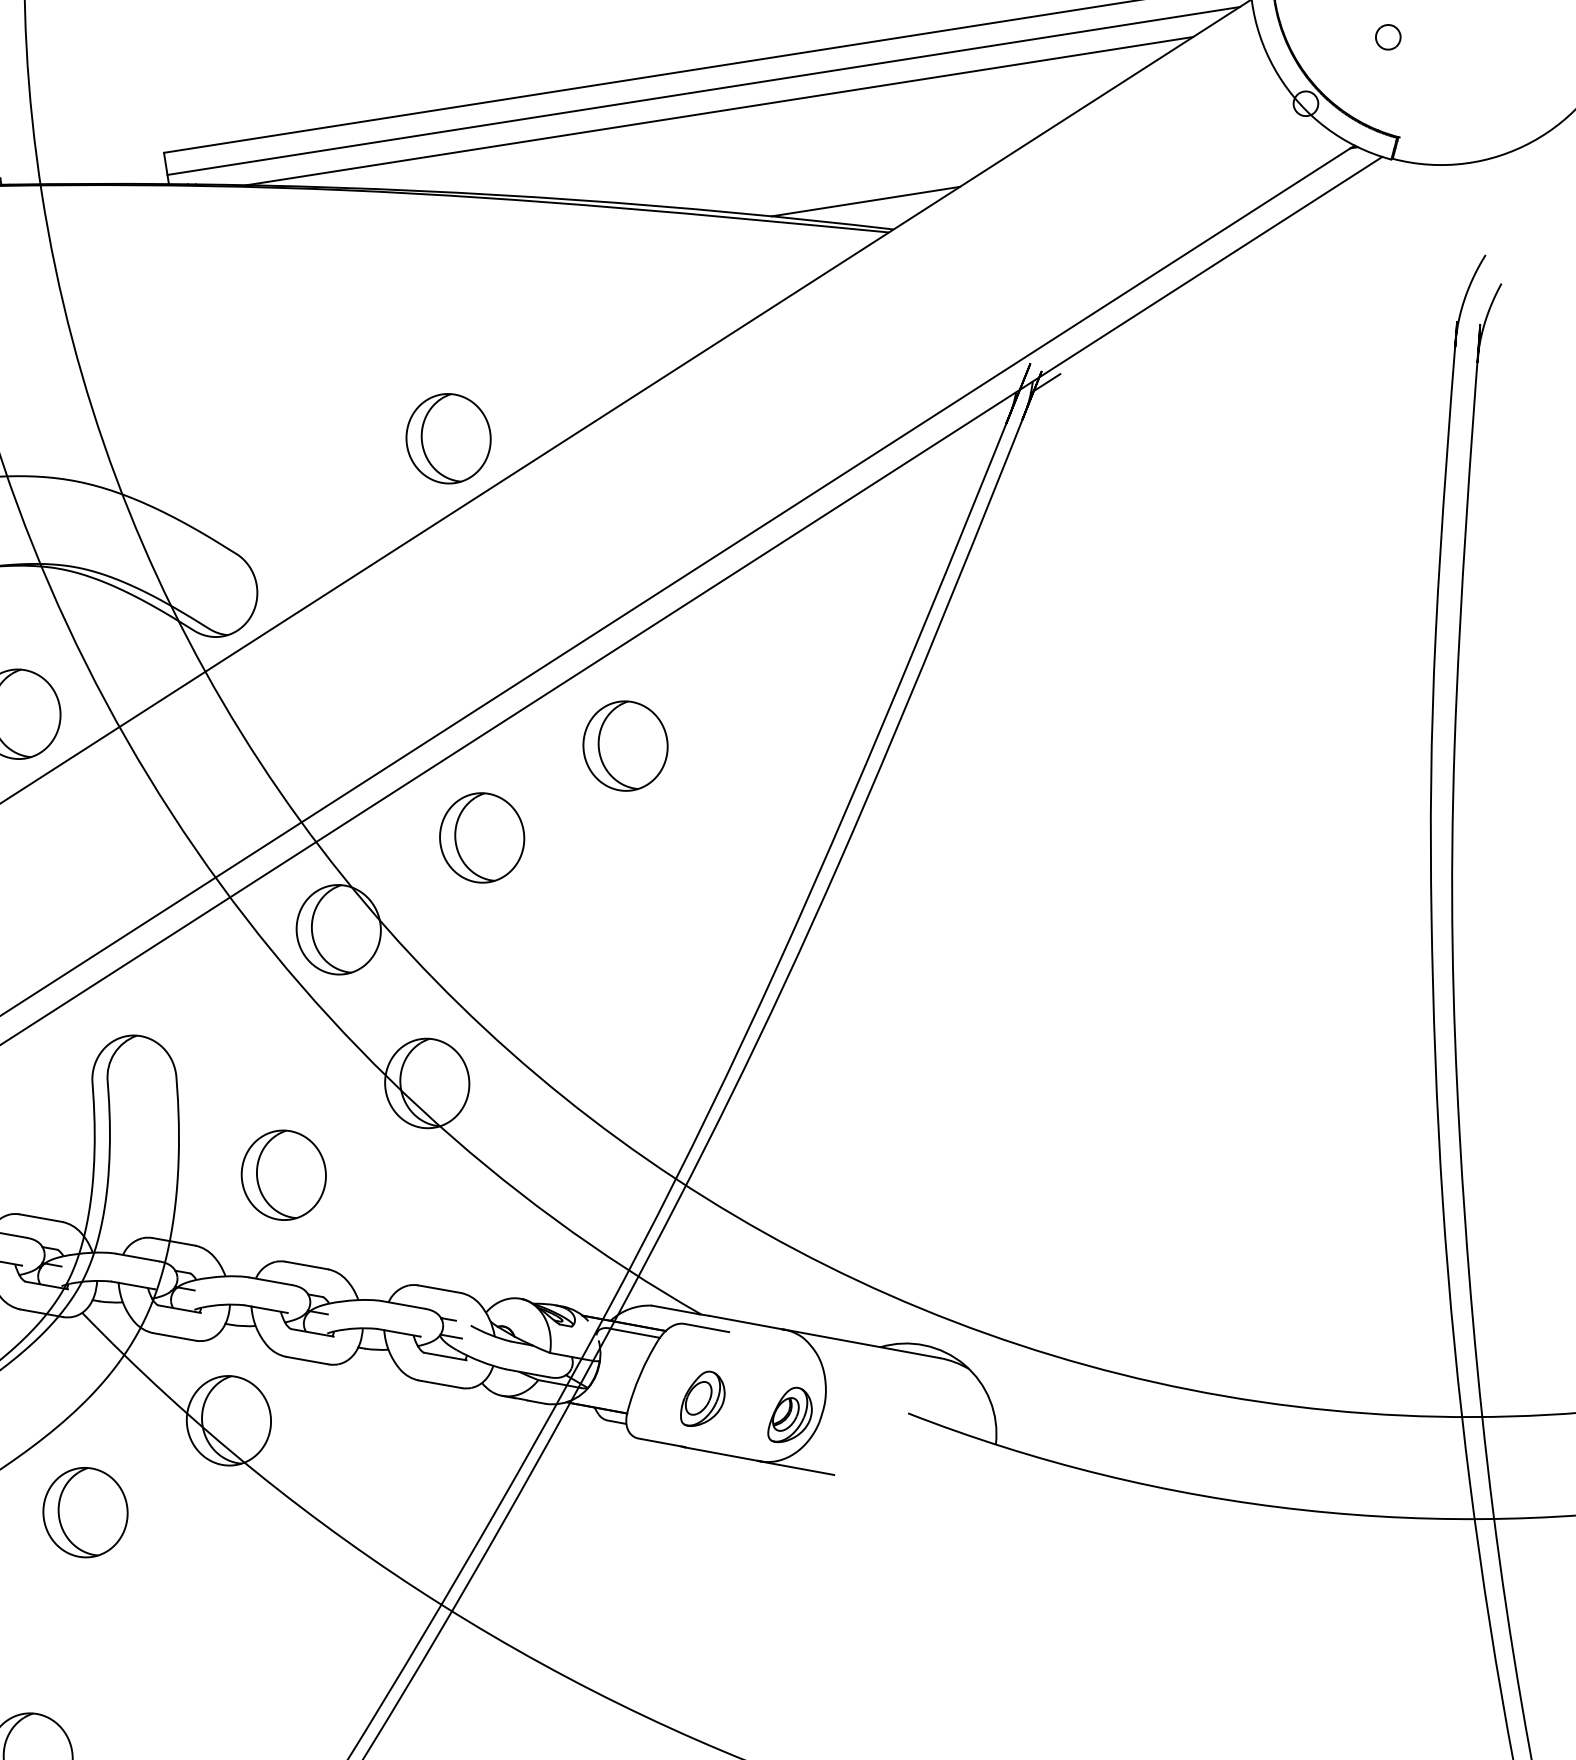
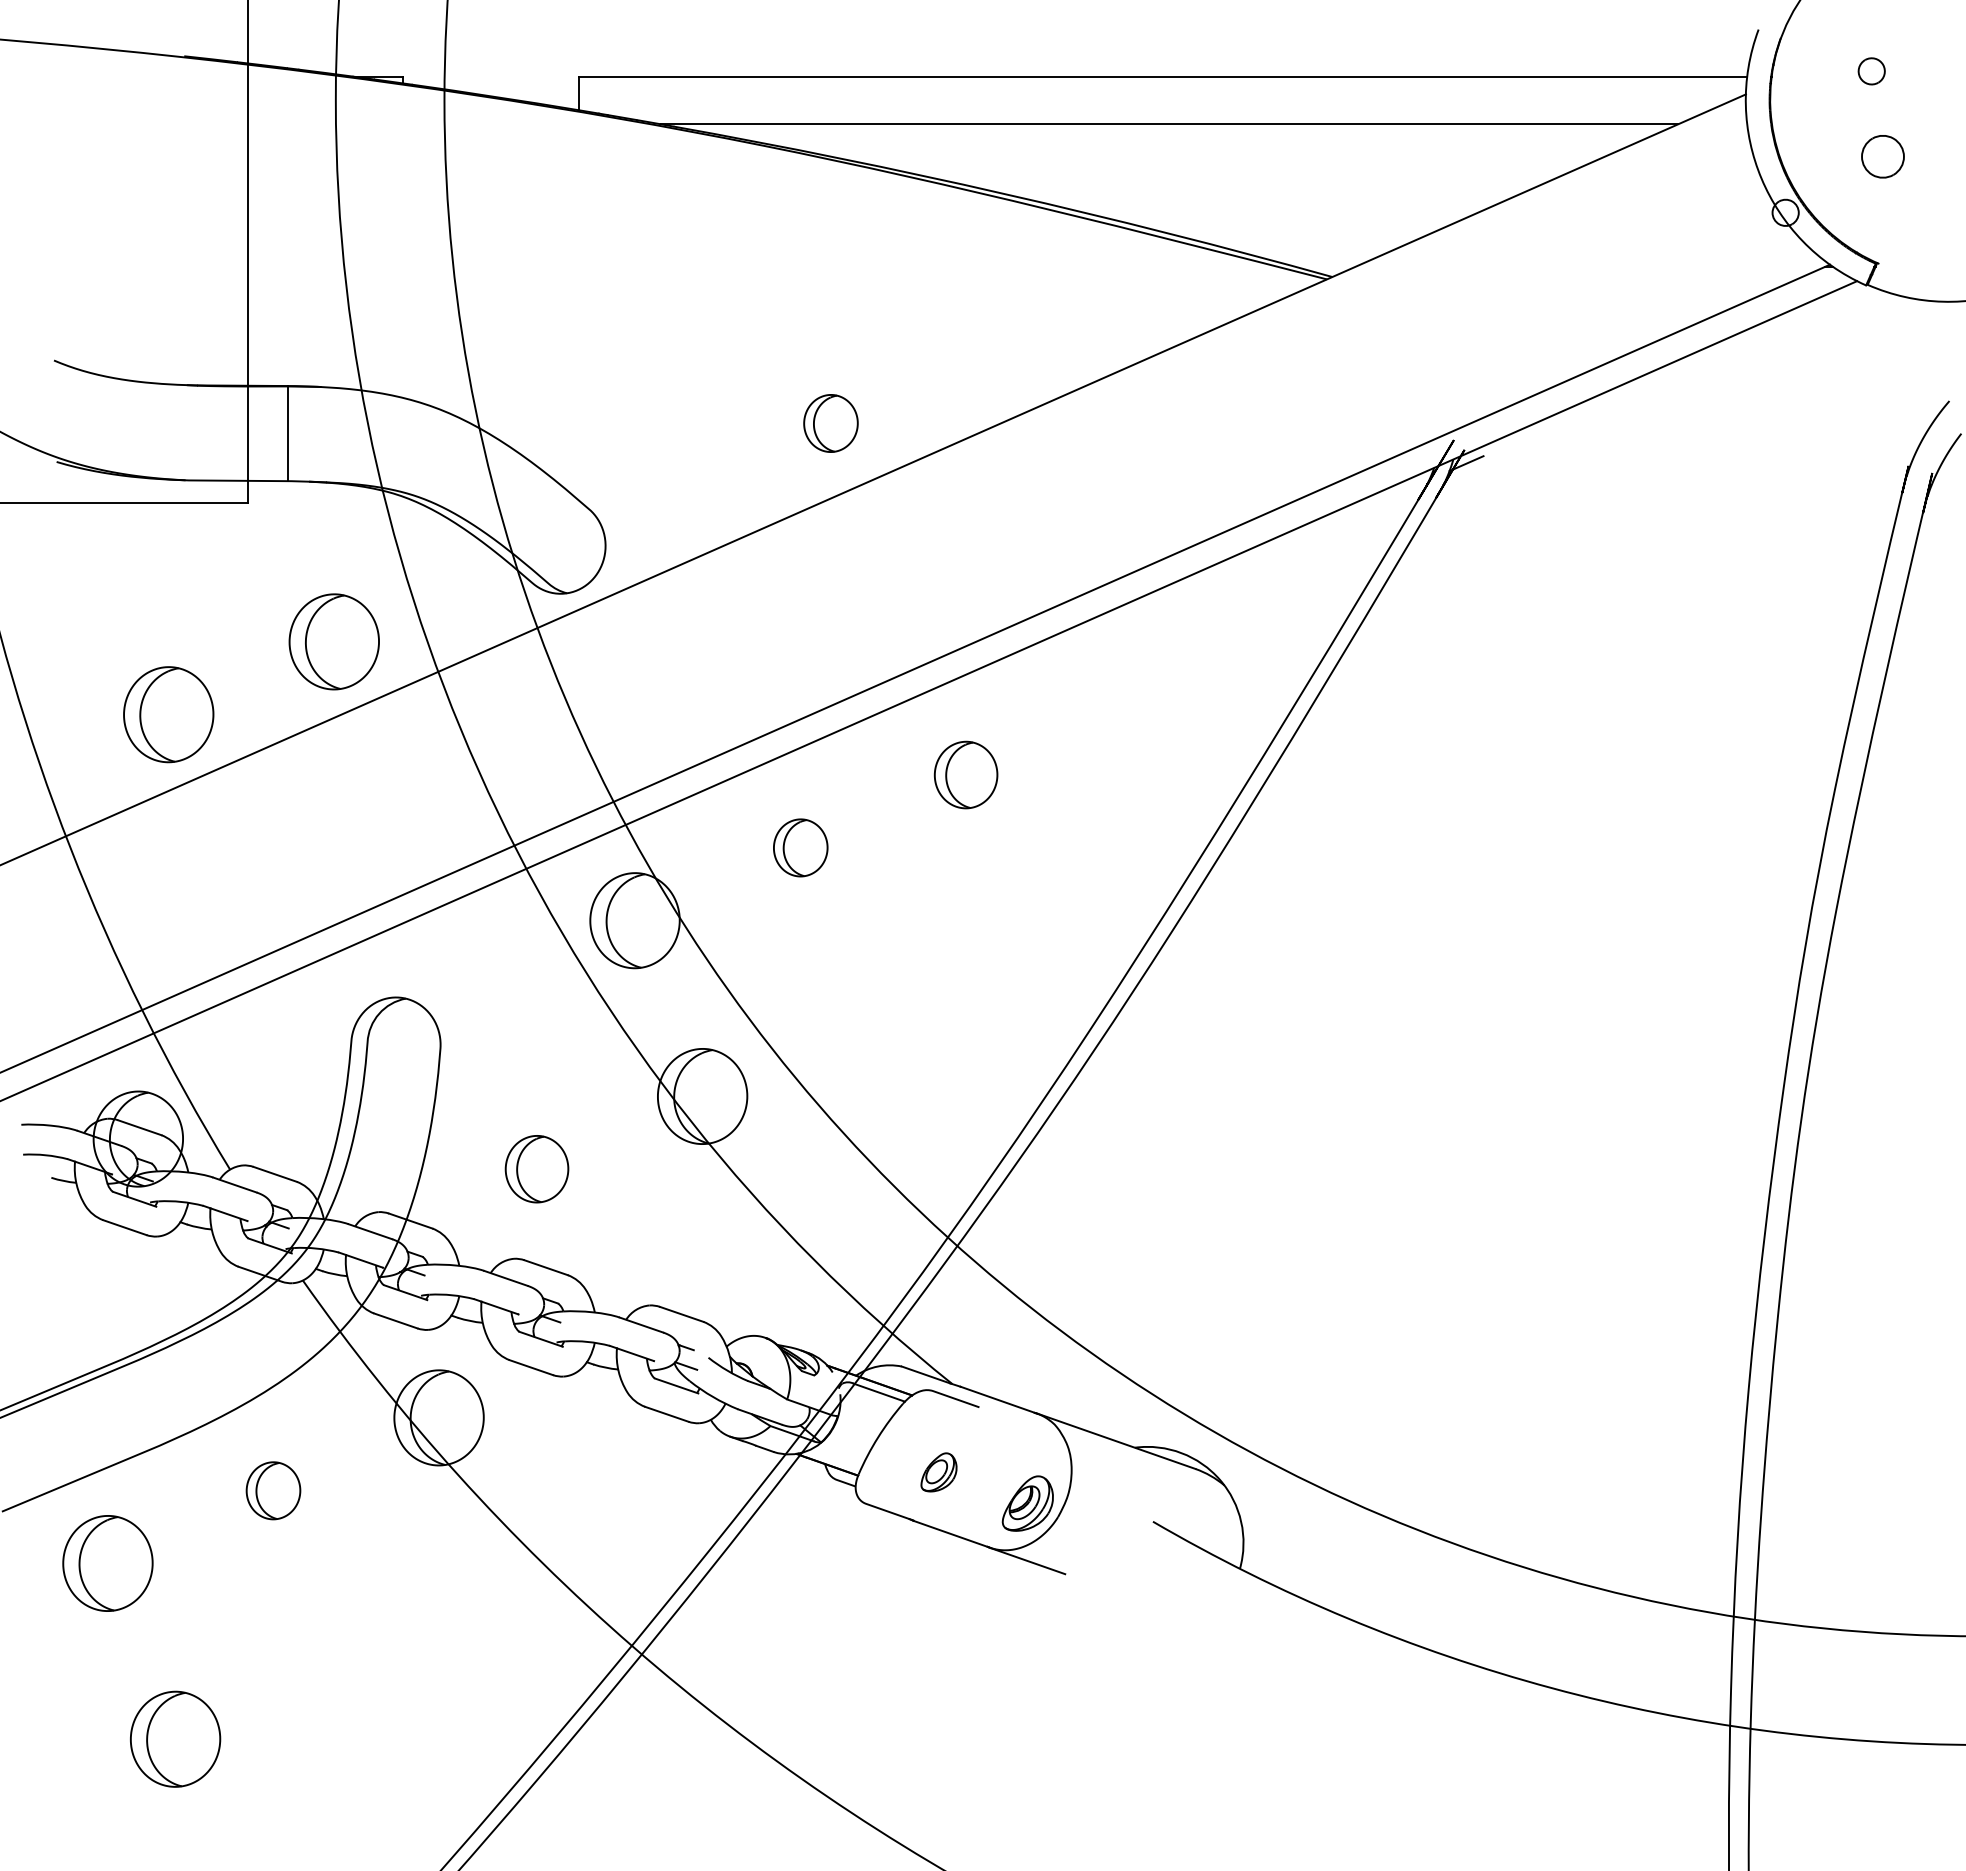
part: (1387, 37) -> (1882, 156), size x1.6
line: (703, 91) -> (1155, 100), removed
line: (865, 201) -> (1307, 243), removed
part: (448, 438) -> (830, 423), size x0.6
part: (624, 745) -> (965, 774), size x0.7
part: (482, 837) -> (800, 847), size x0.6
part: (283, 1174) -> (536, 1168), size x0.7
part: (701, 1398) -> (938, 1472), size x0.7
part: (85, 1512) -> (273, 1490), size x0.6

